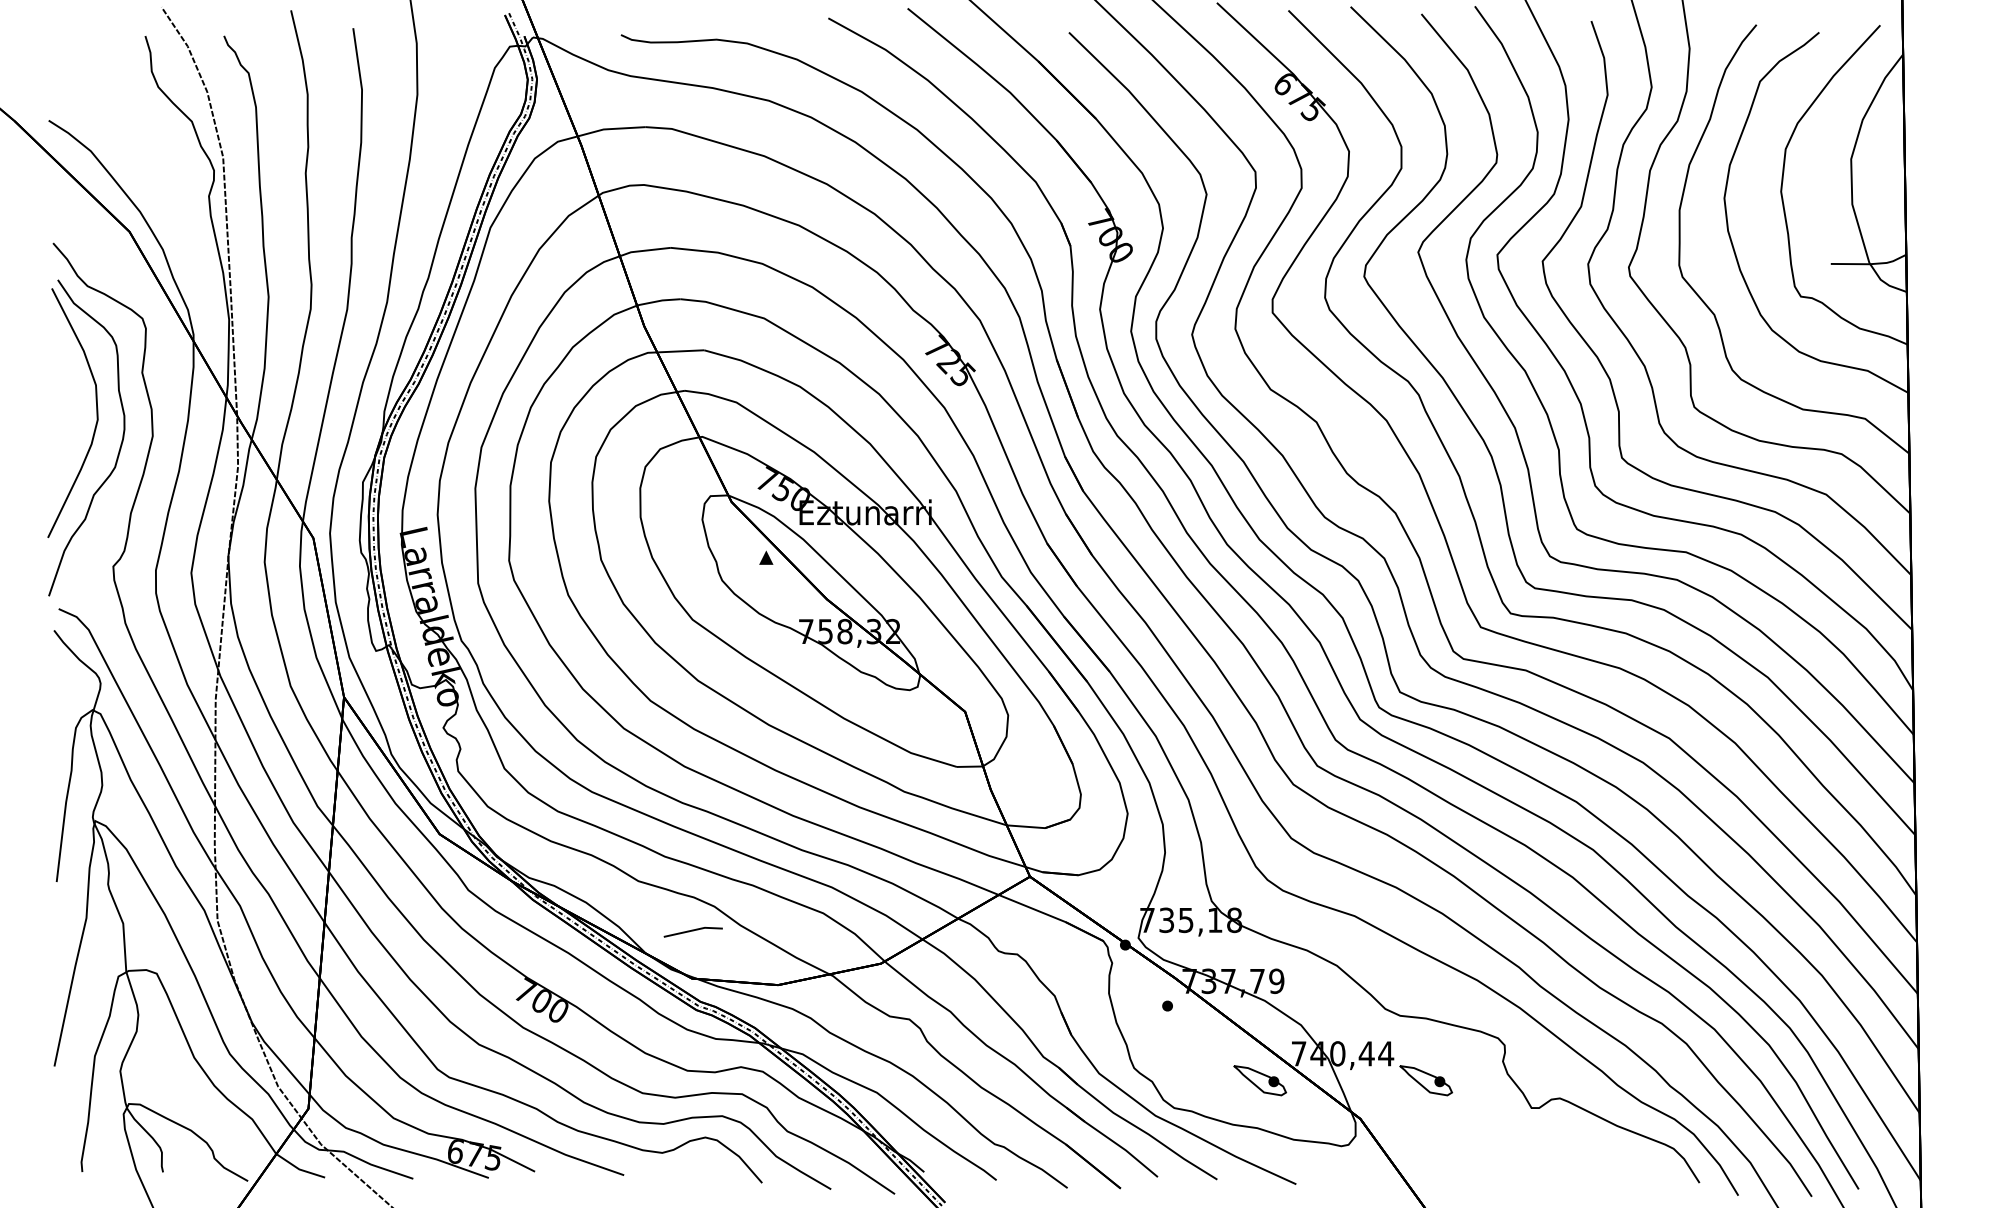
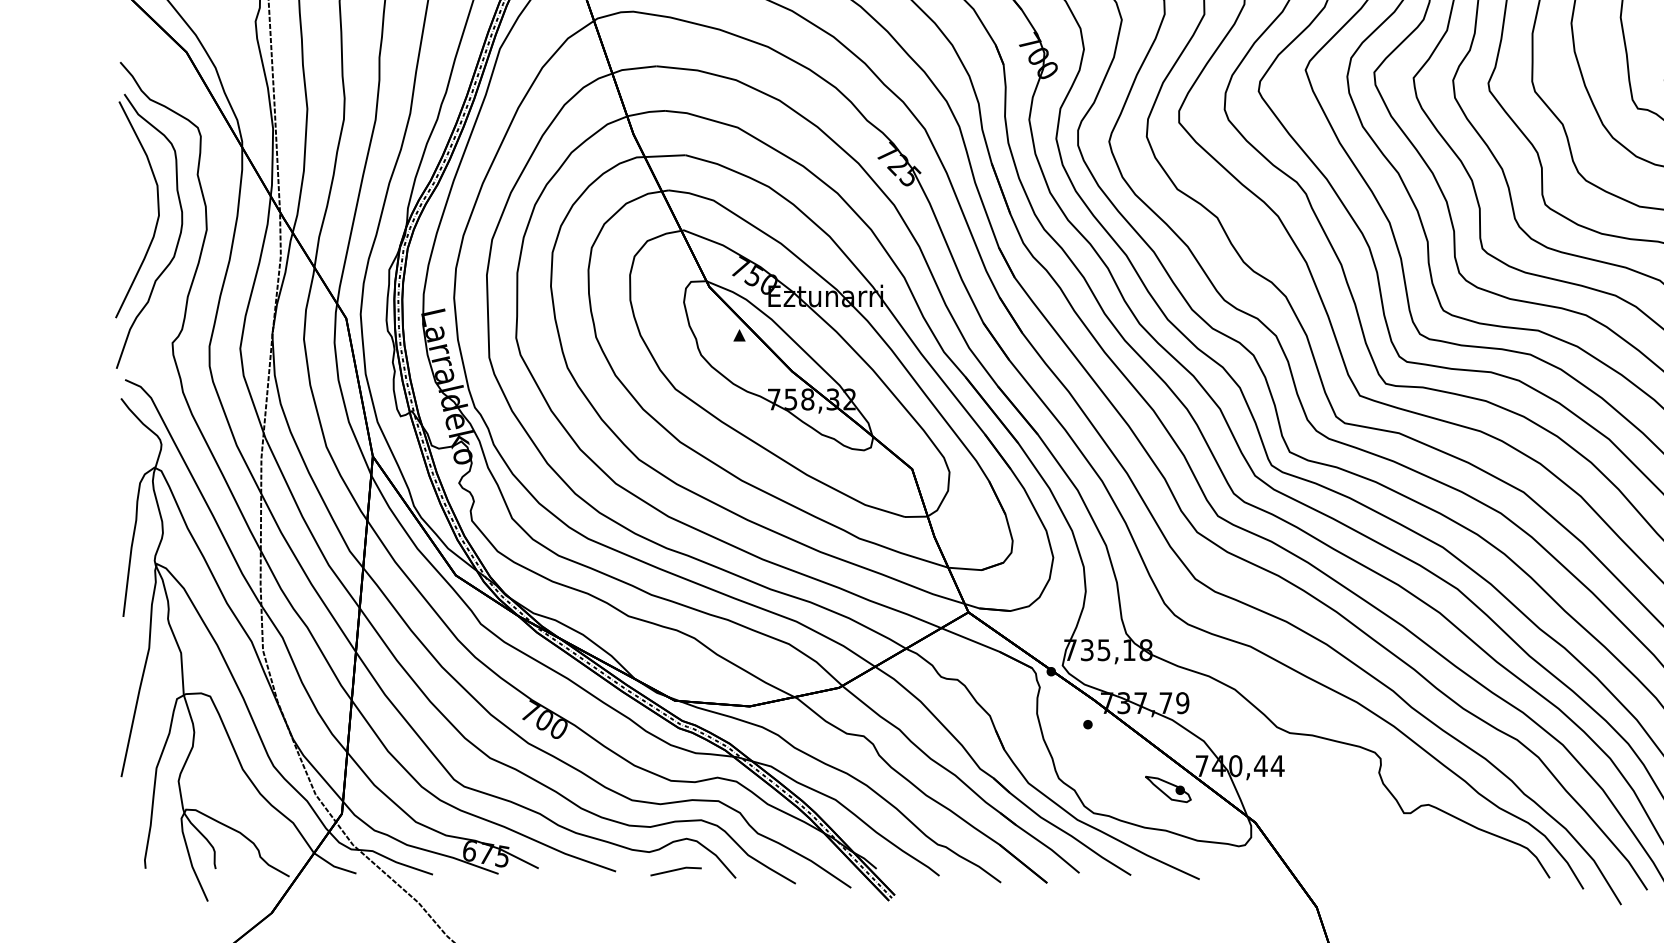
line: (692, 931) -> (675, 870), moved
part: (1426, 1080) -> (1312, 789), removed

